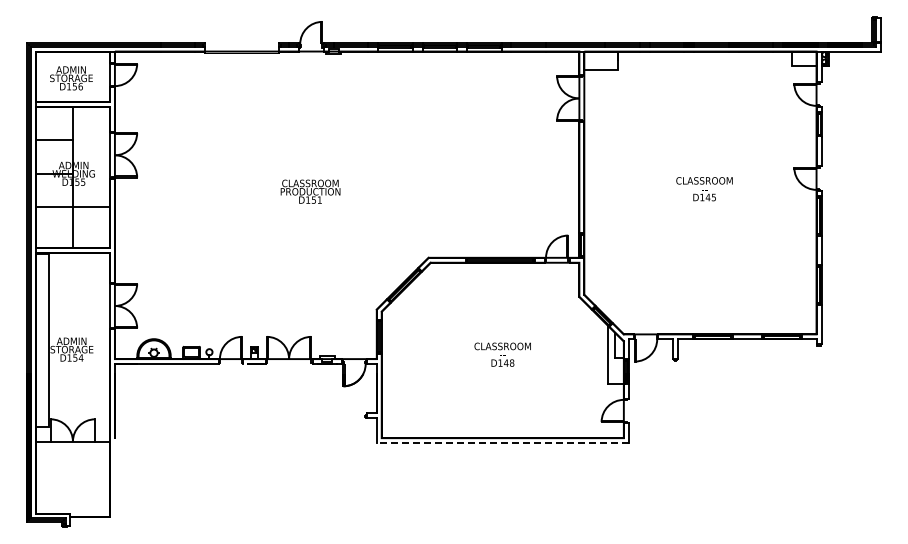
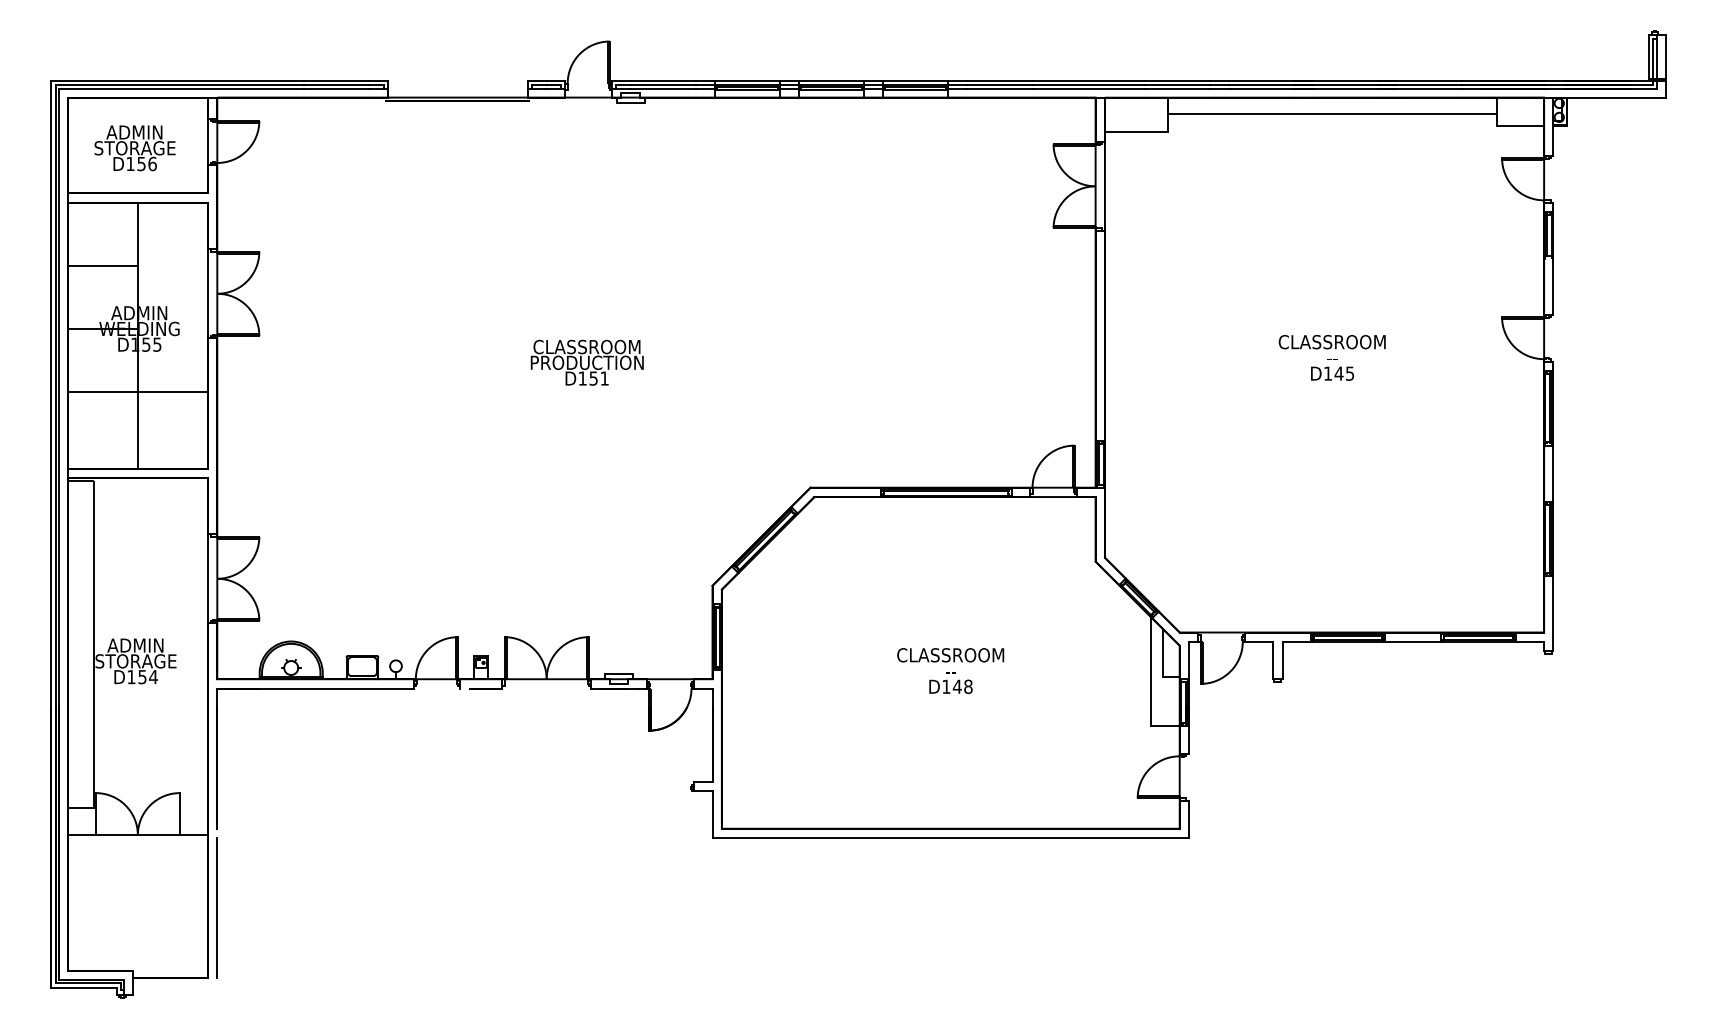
line: (704, 60) -> (1332, 114), added
line: (502, 443) -> (950, 838), dashed -> solid
line: (114, 480) -> (216, 908), added

